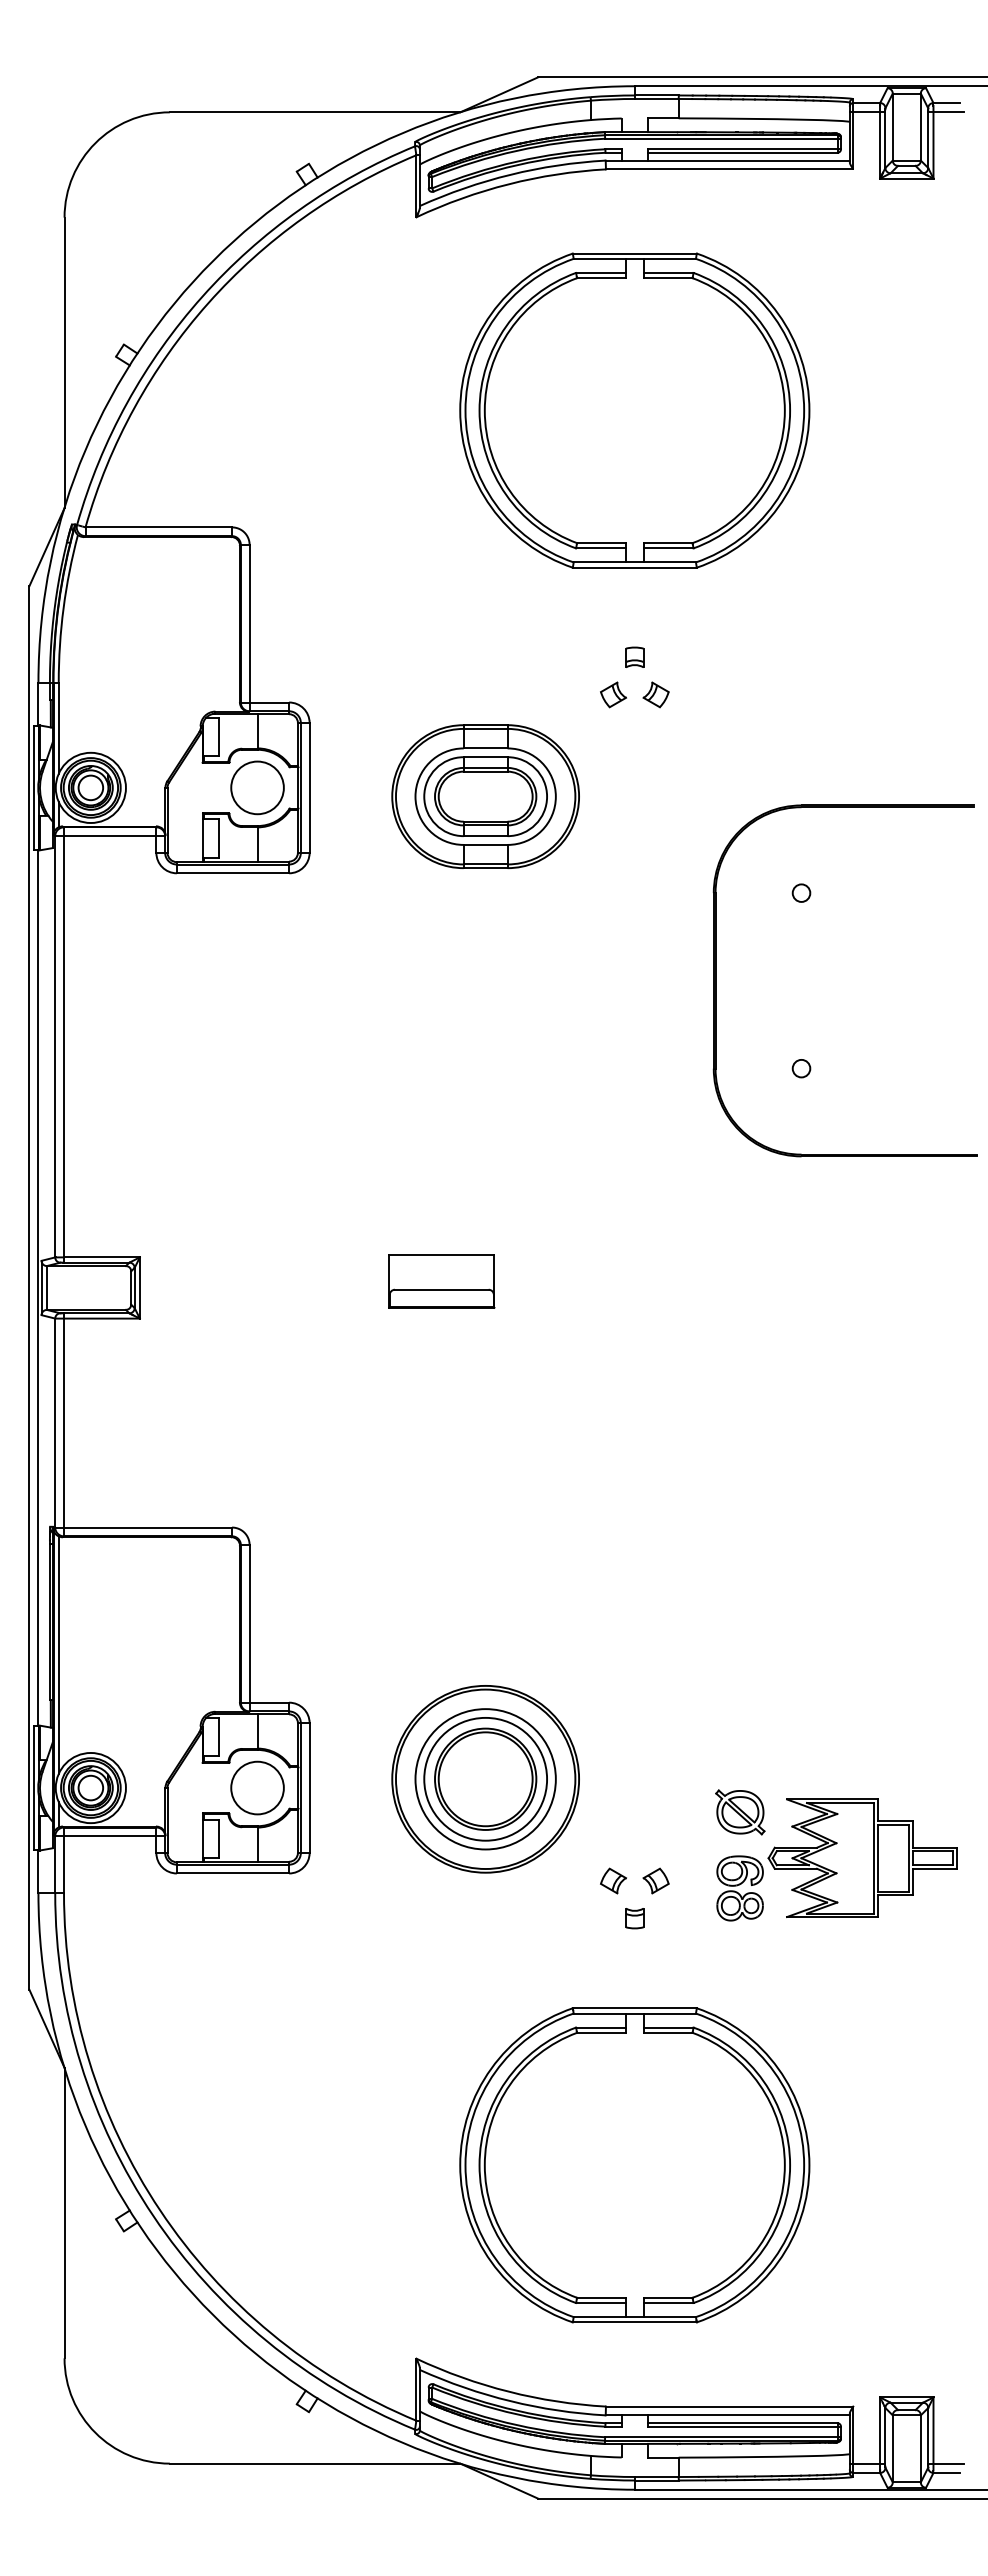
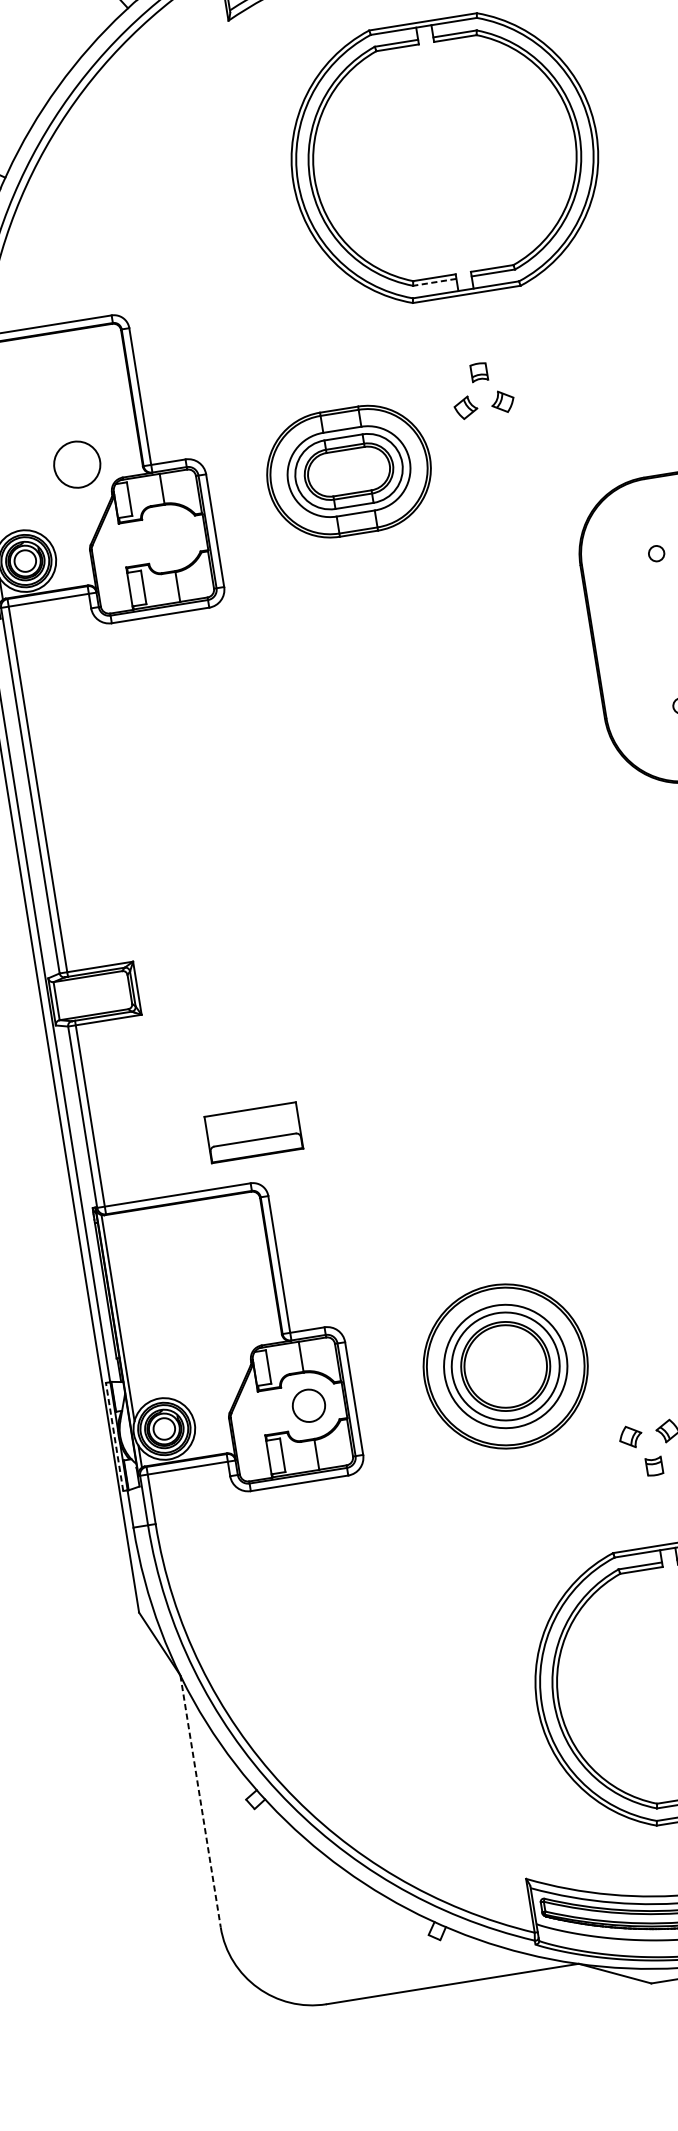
line: (601, 548) -> (435, 282), solid -> dashed
circle: (257, 787) -> (77, 464), moved
part: (485, 796) -> (348, 471), moved
part: (441, 1281) -> (253, 1132), moved
line: (33, 1787) -> (114, 1436), solid -> dashed
circle: (257, 1787) -> (308, 1405), size x0.7
line: (64, 2213) -> (200, 1801), solid -> dashed

